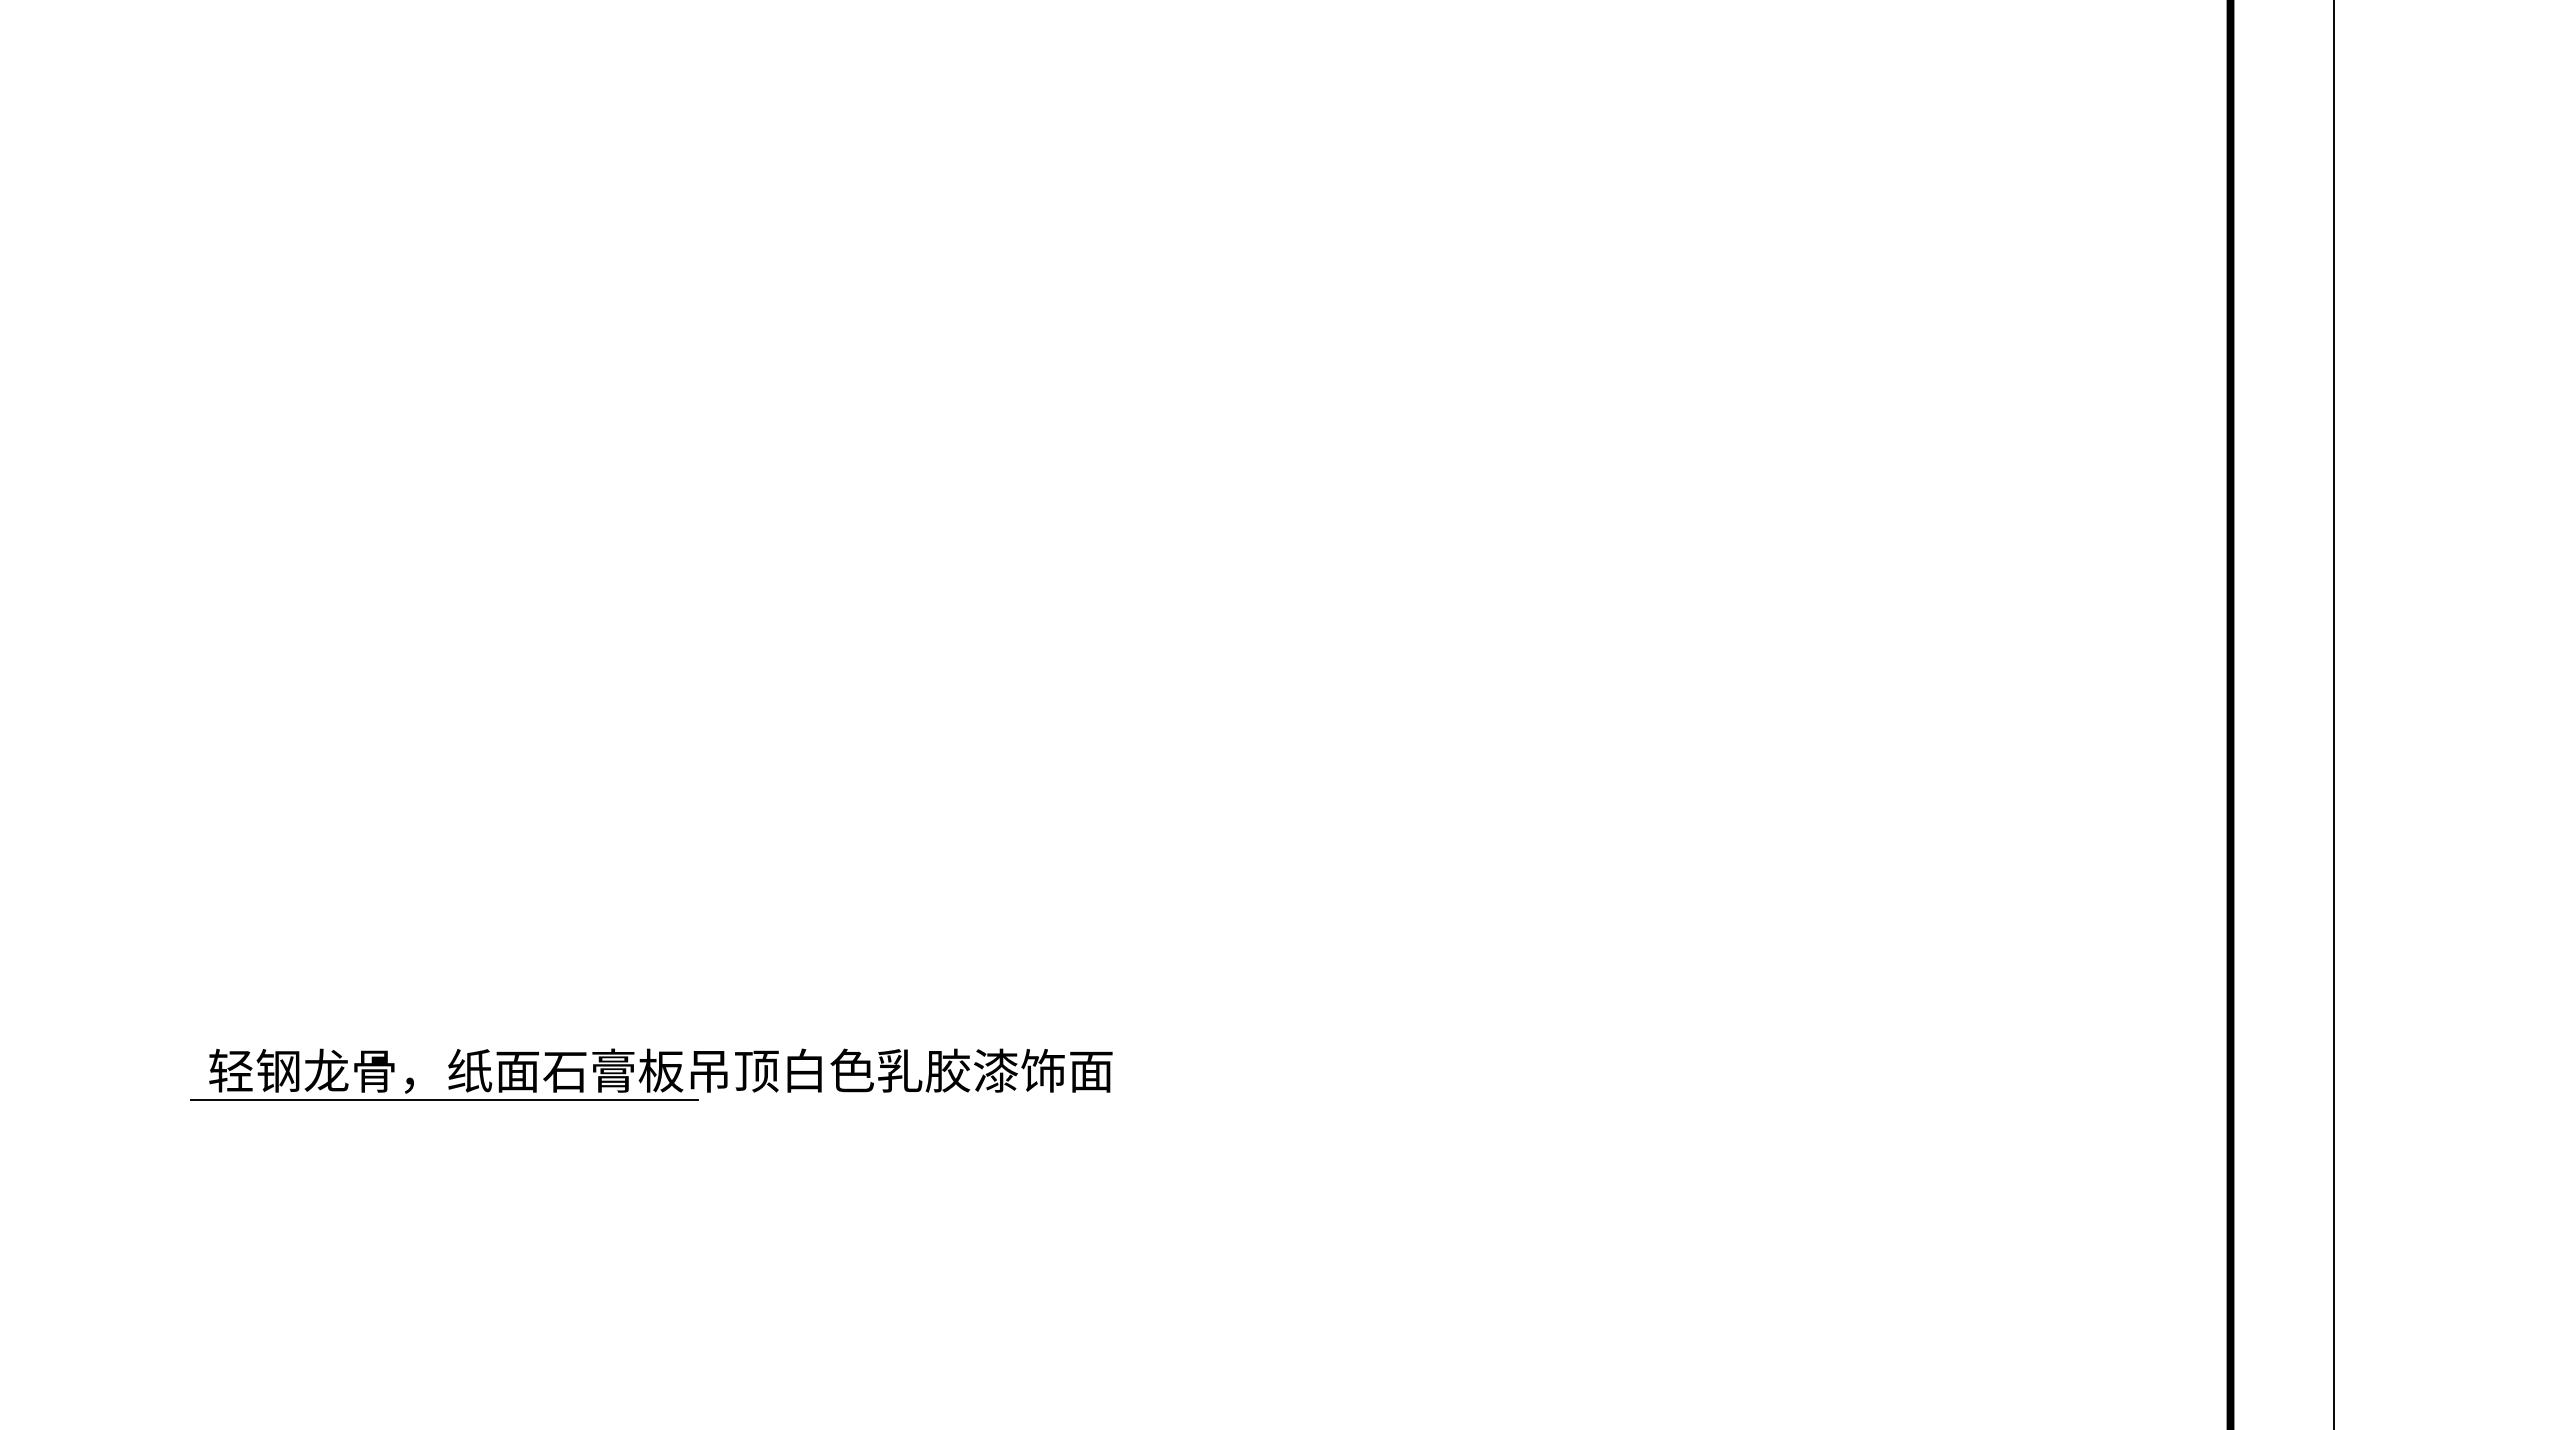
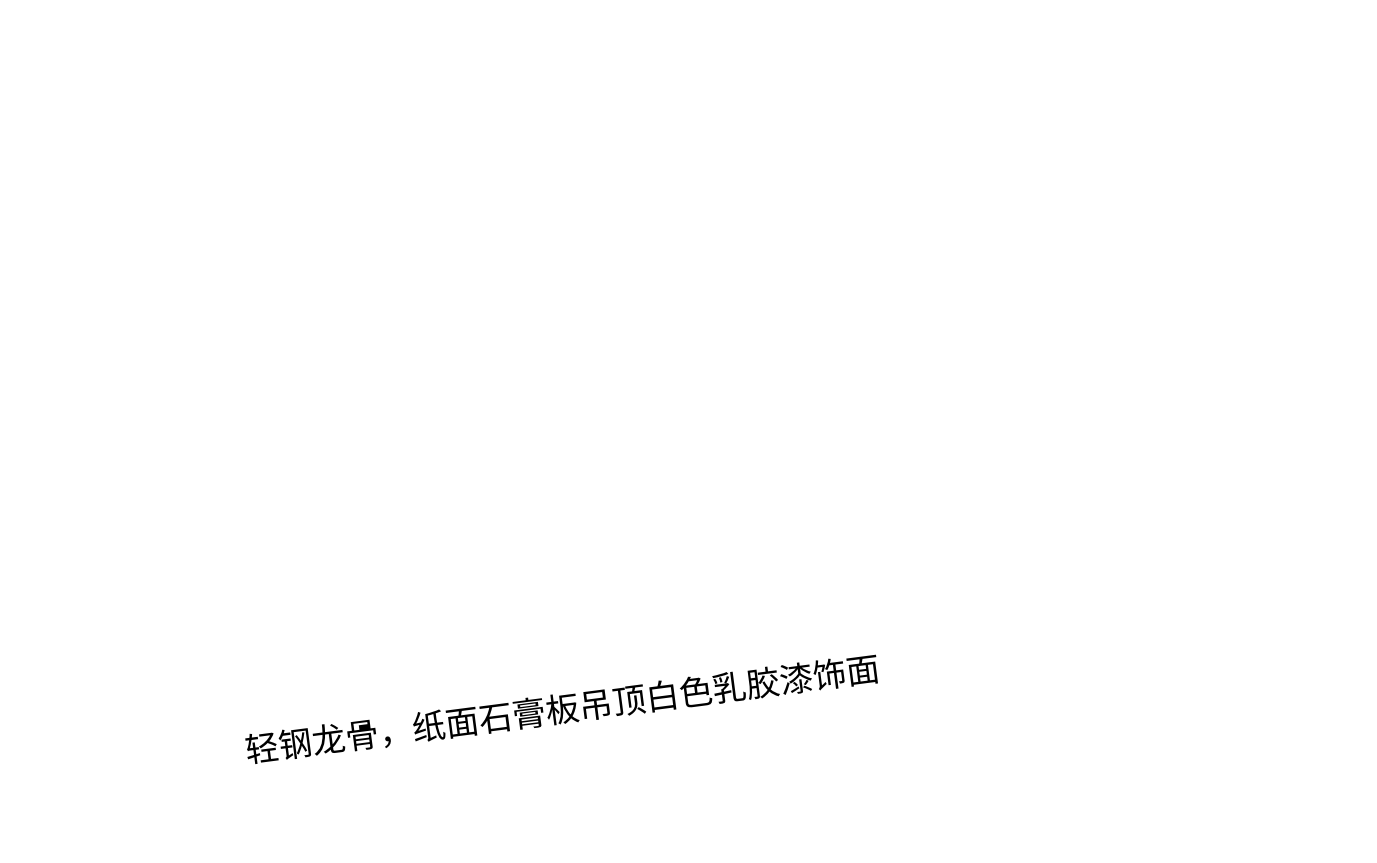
line: (443, 1099) -> (412, 748), removed

